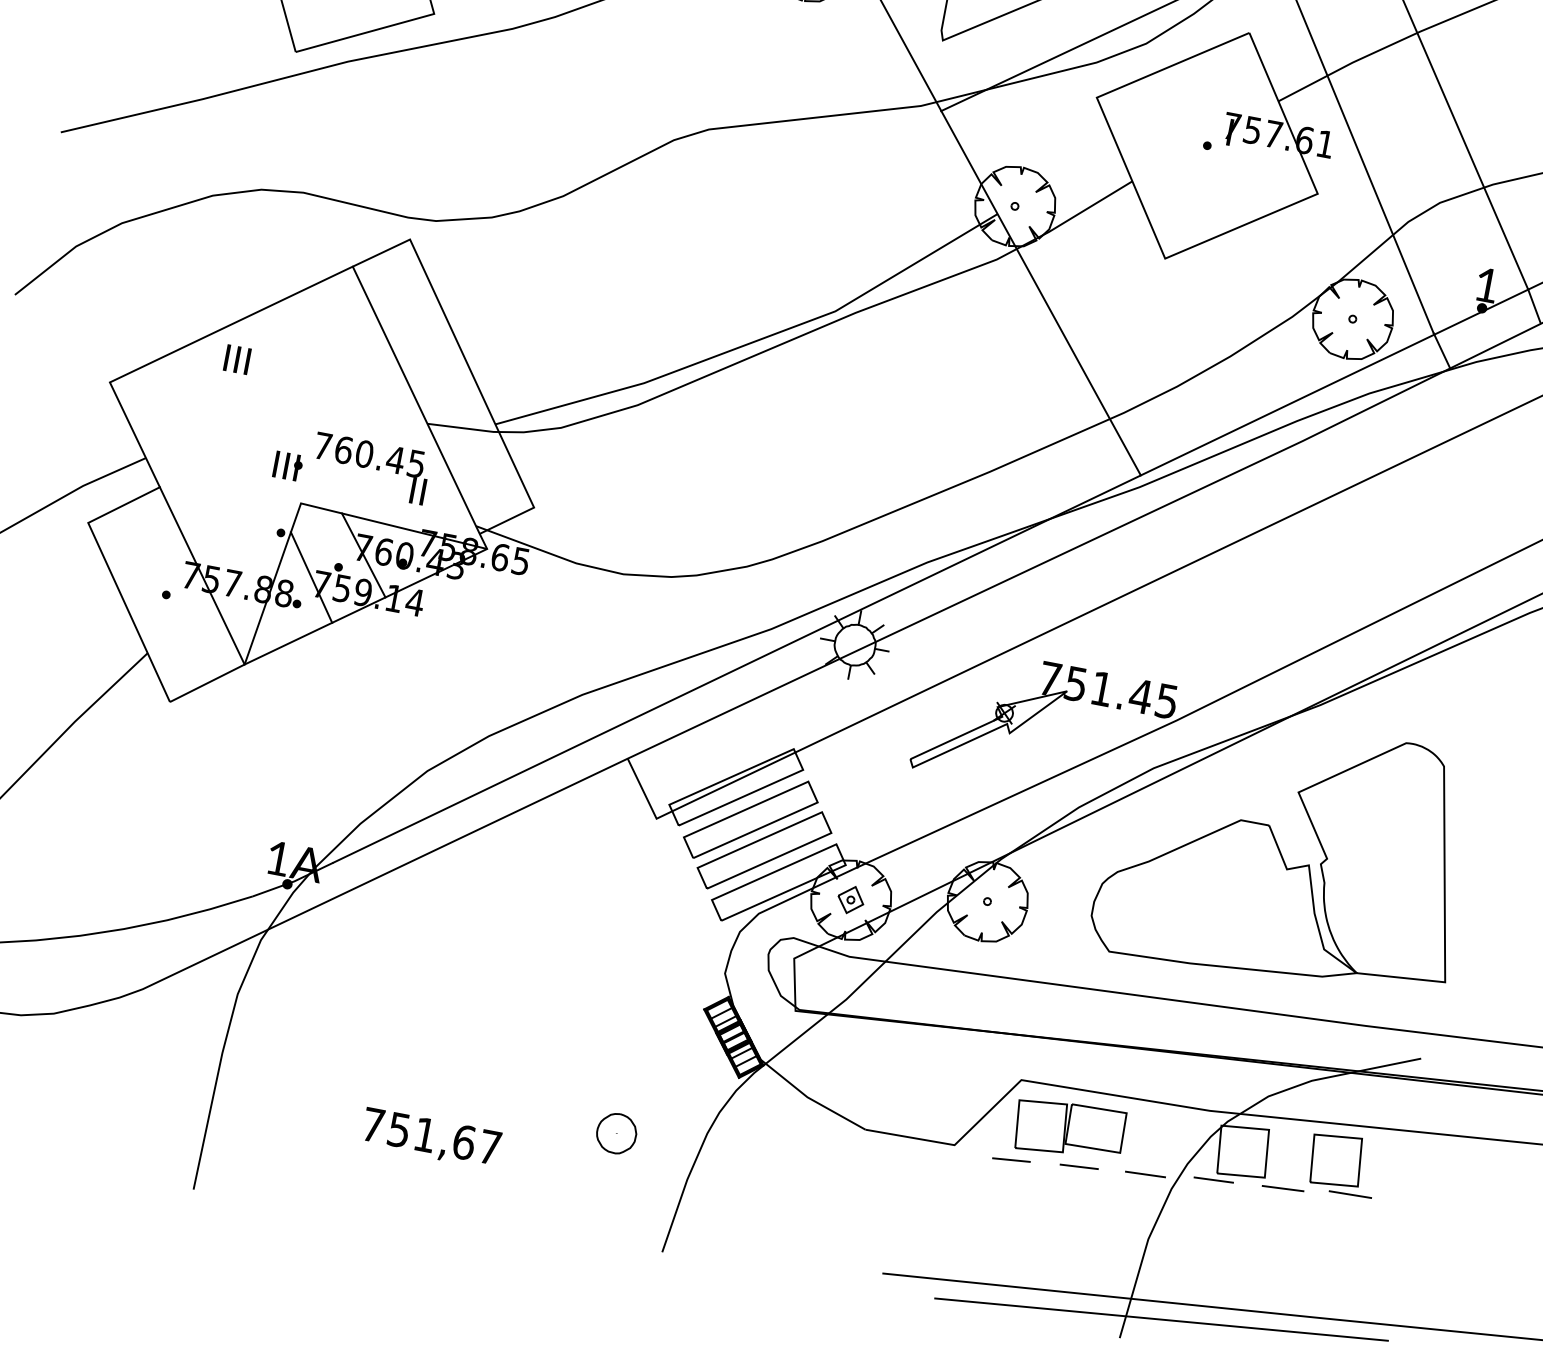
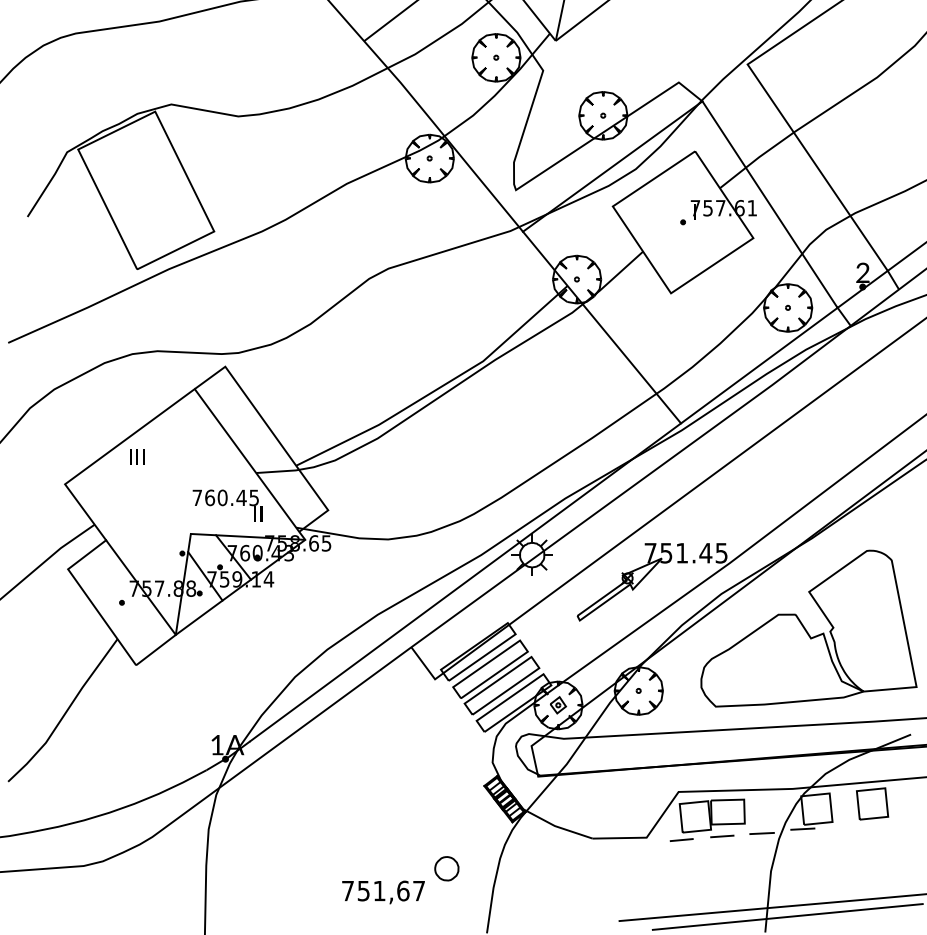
text: (1486, 284) -> (862, 272), 1 -> 2
part: (288, 466) -> (179, 513), removed
text: (431, 1138) -> (383, 892), moved
line: (1283, 1188) -> (844, 826), removed
line: (1350, 1194) -> (884, 822), removed

